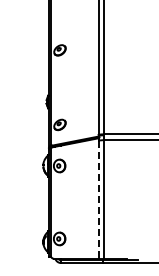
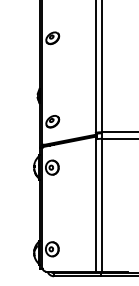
line: (98, 200) -> (95, 206), dashed -> solid

